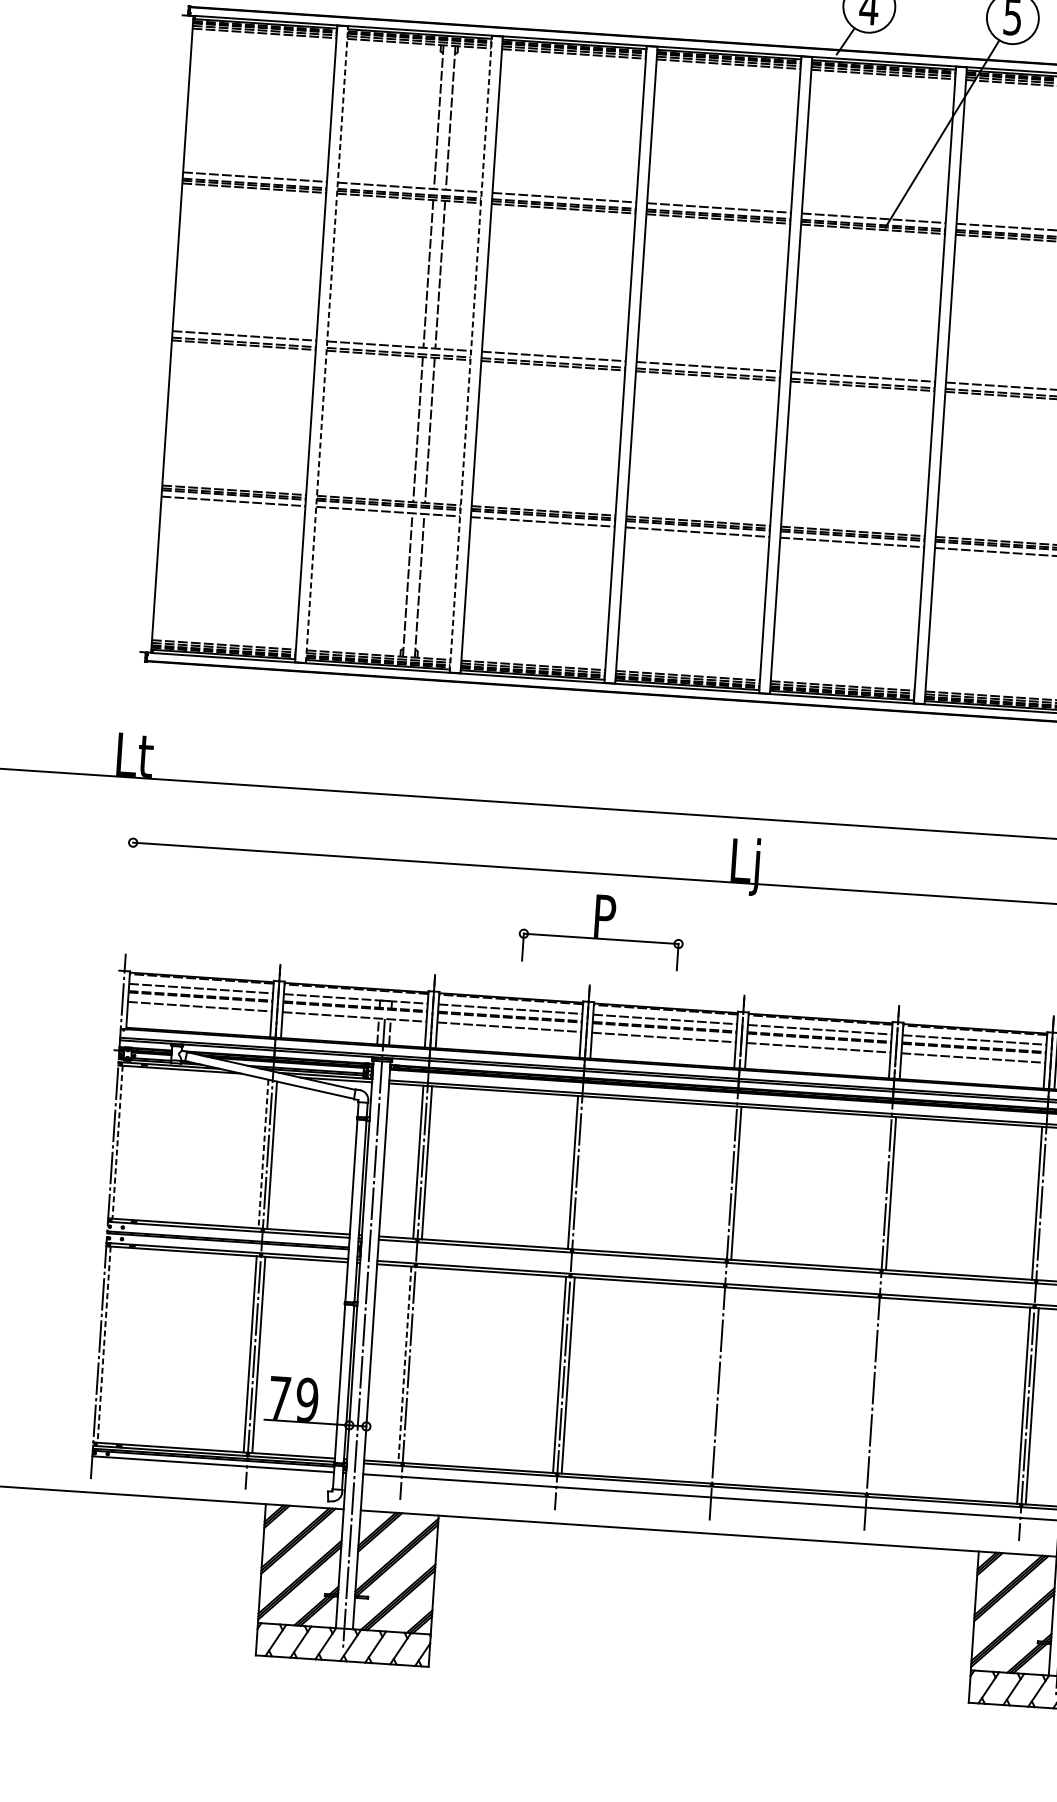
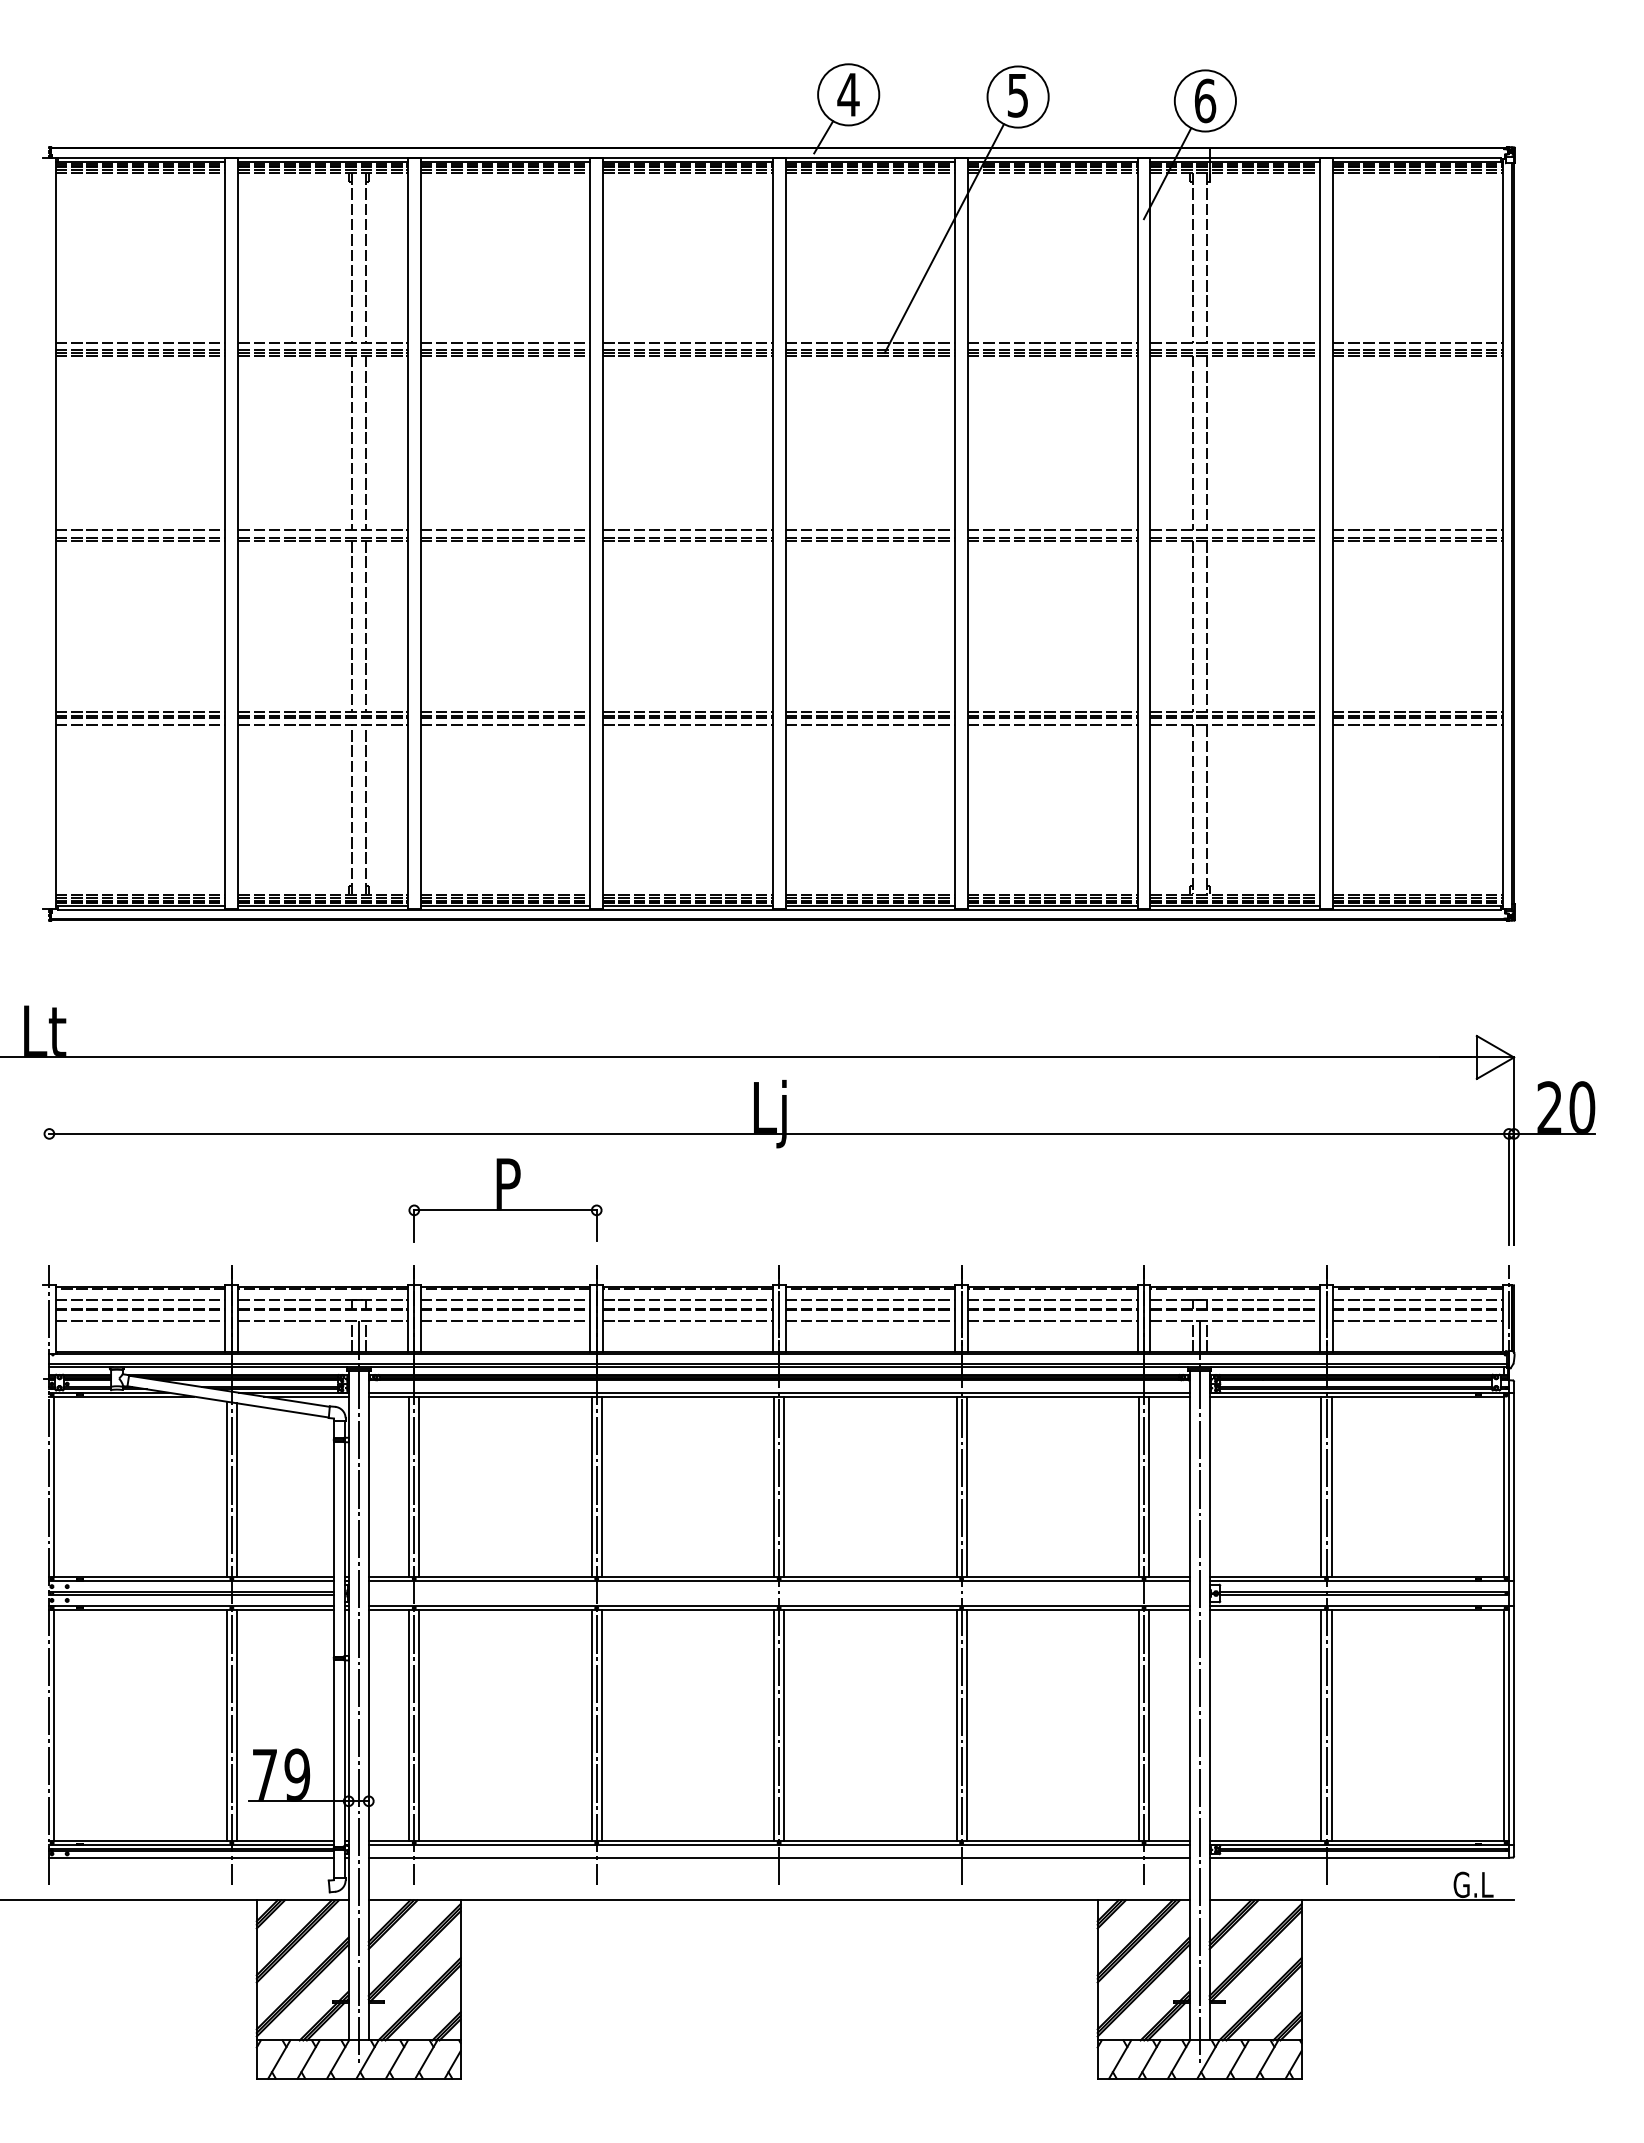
line: (327, 344) -> (238, 533), dashed -> solid
line: (470, 353) -> (407, 533), dashed -> solid
part: (601, 930) -> (505, 1200), moved
line: (117, 1142) -> (54, 1487), dashed -> solid
line: (263, 1154) -> (226, 1489), dashed -> solid
line: (581, 1172) -> (601, 1486), added
line: (728, 1182) -> (774, 1486), added
line: (882, 1192) -> (956, 1486), added
line: (1046, 1203) -> (1149, 1486), added
line: (104, 1344) -> (54, 1725), dashed -> solid
line: (405, 1364) -> (409, 1725), dashed -> solid
line: (413, 1365) -> (419, 1725), added
line: (714, 1385) -> (774, 1725), added
line: (723, 1385) -> (784, 1725), added
line: (868, 1395) -> (956, 1725), added
line: (877, 1395) -> (966, 1725), added

